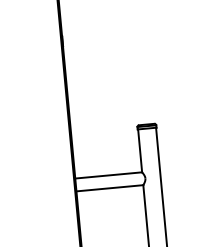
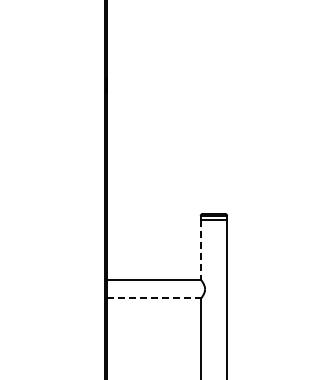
line: (140, 151) -> (201, 250), solid -> dashed
line: (110, 188) -> (154, 298), solid -> dashed

